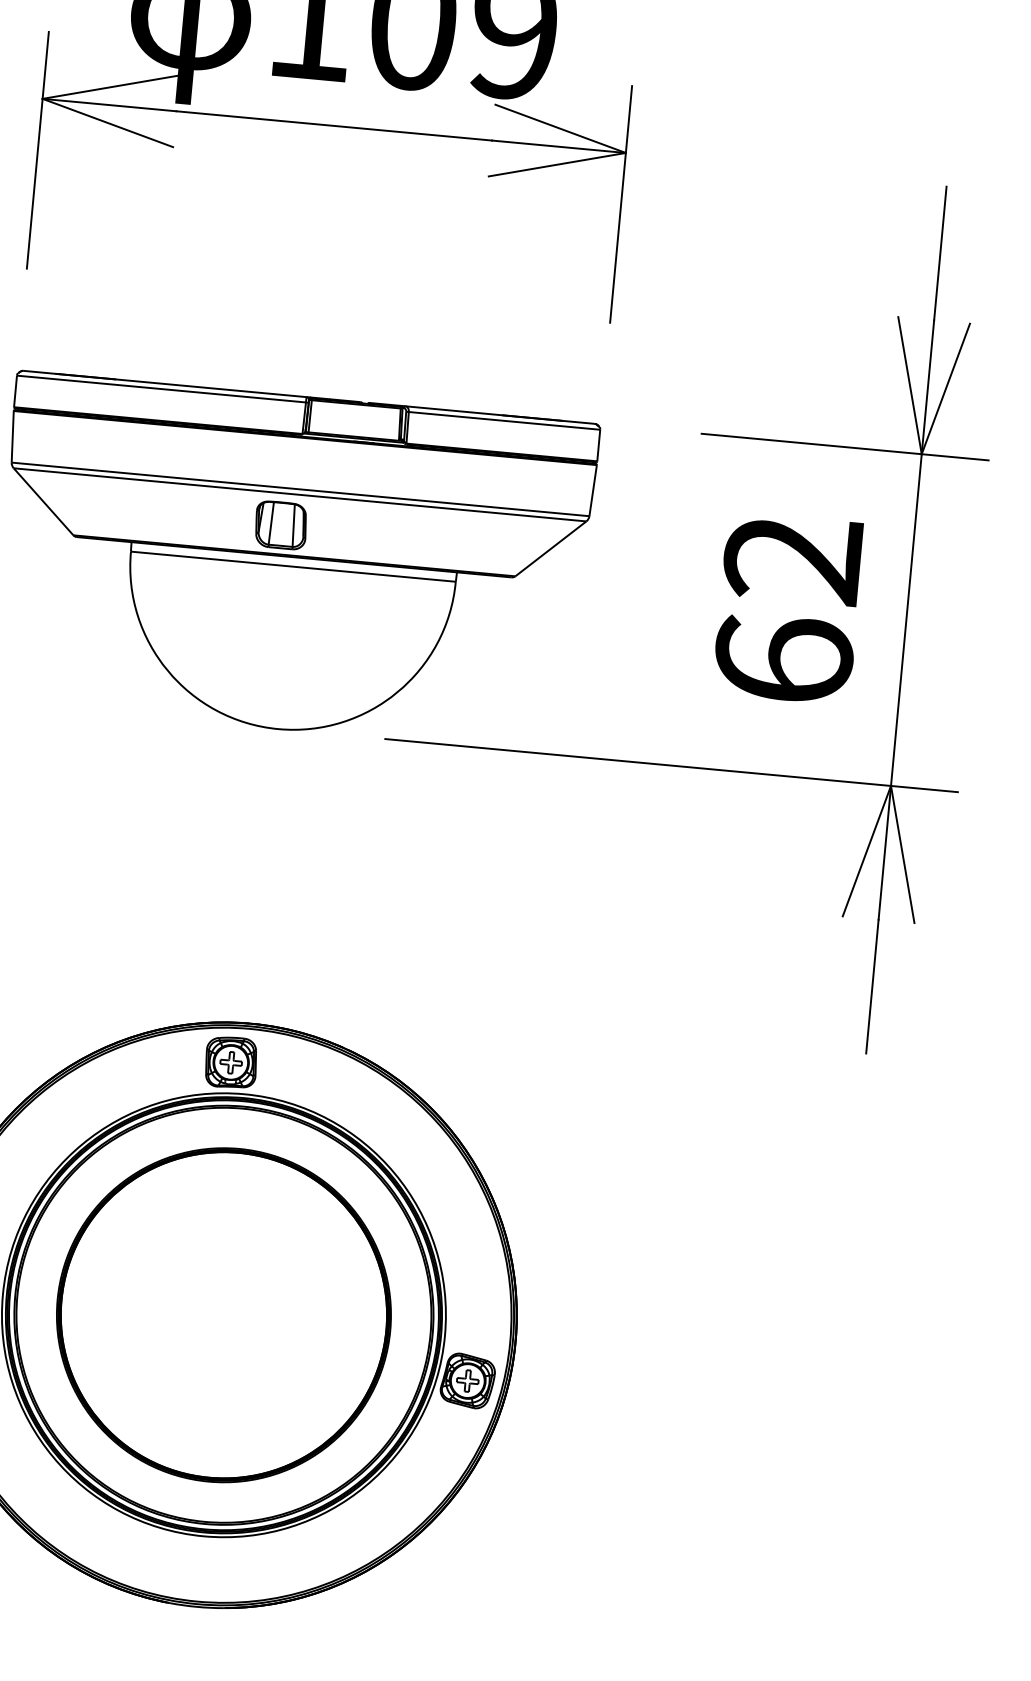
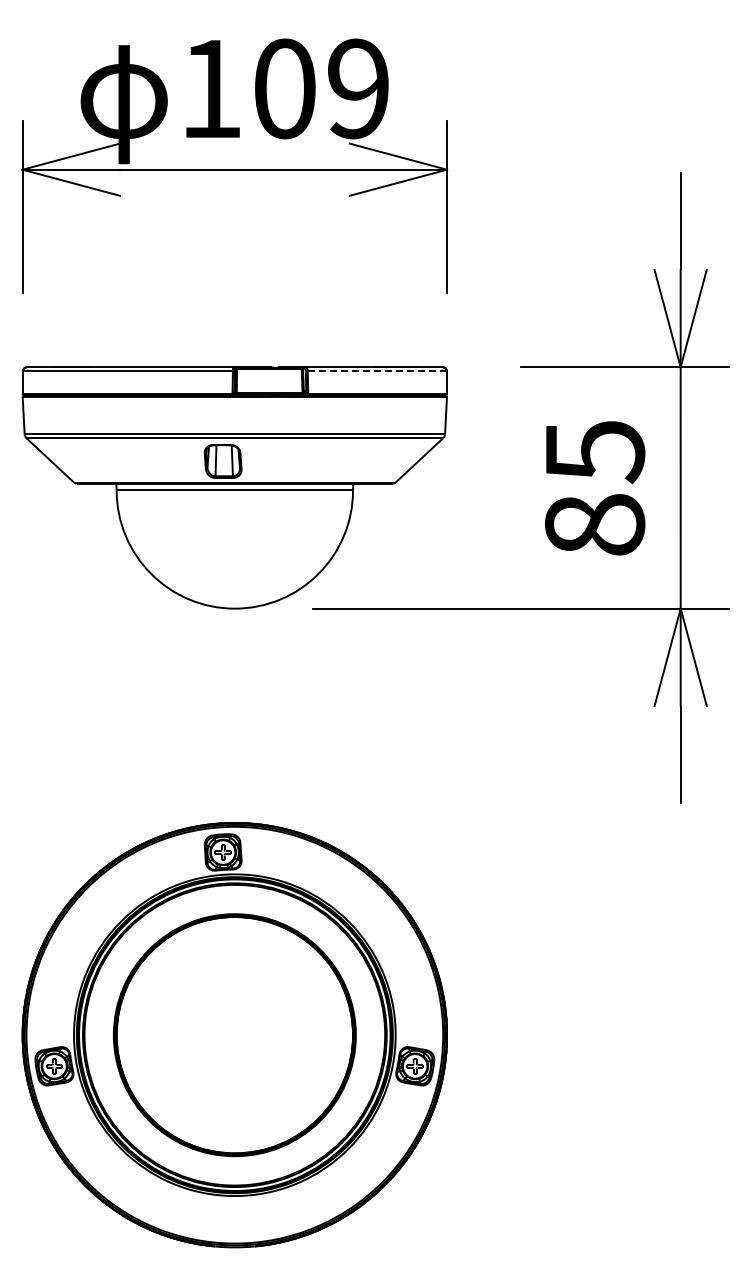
line: (504, 421) -> (377, 371), solid -> dashed
text: (788, 608) -> (594, 487), 62 -> 85

